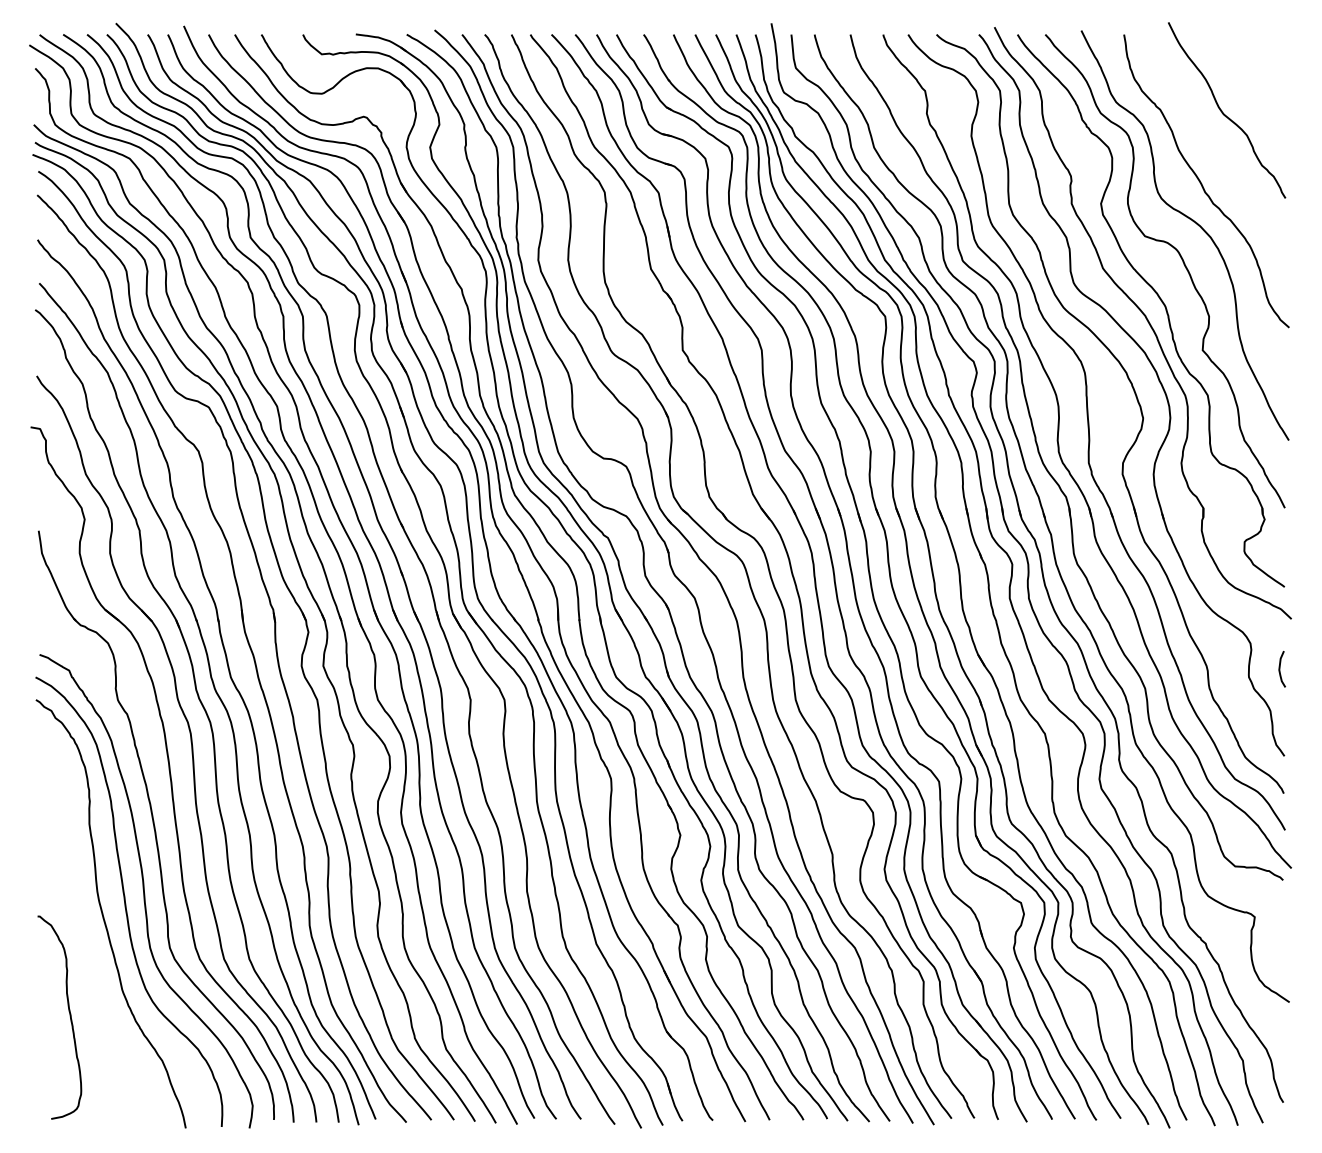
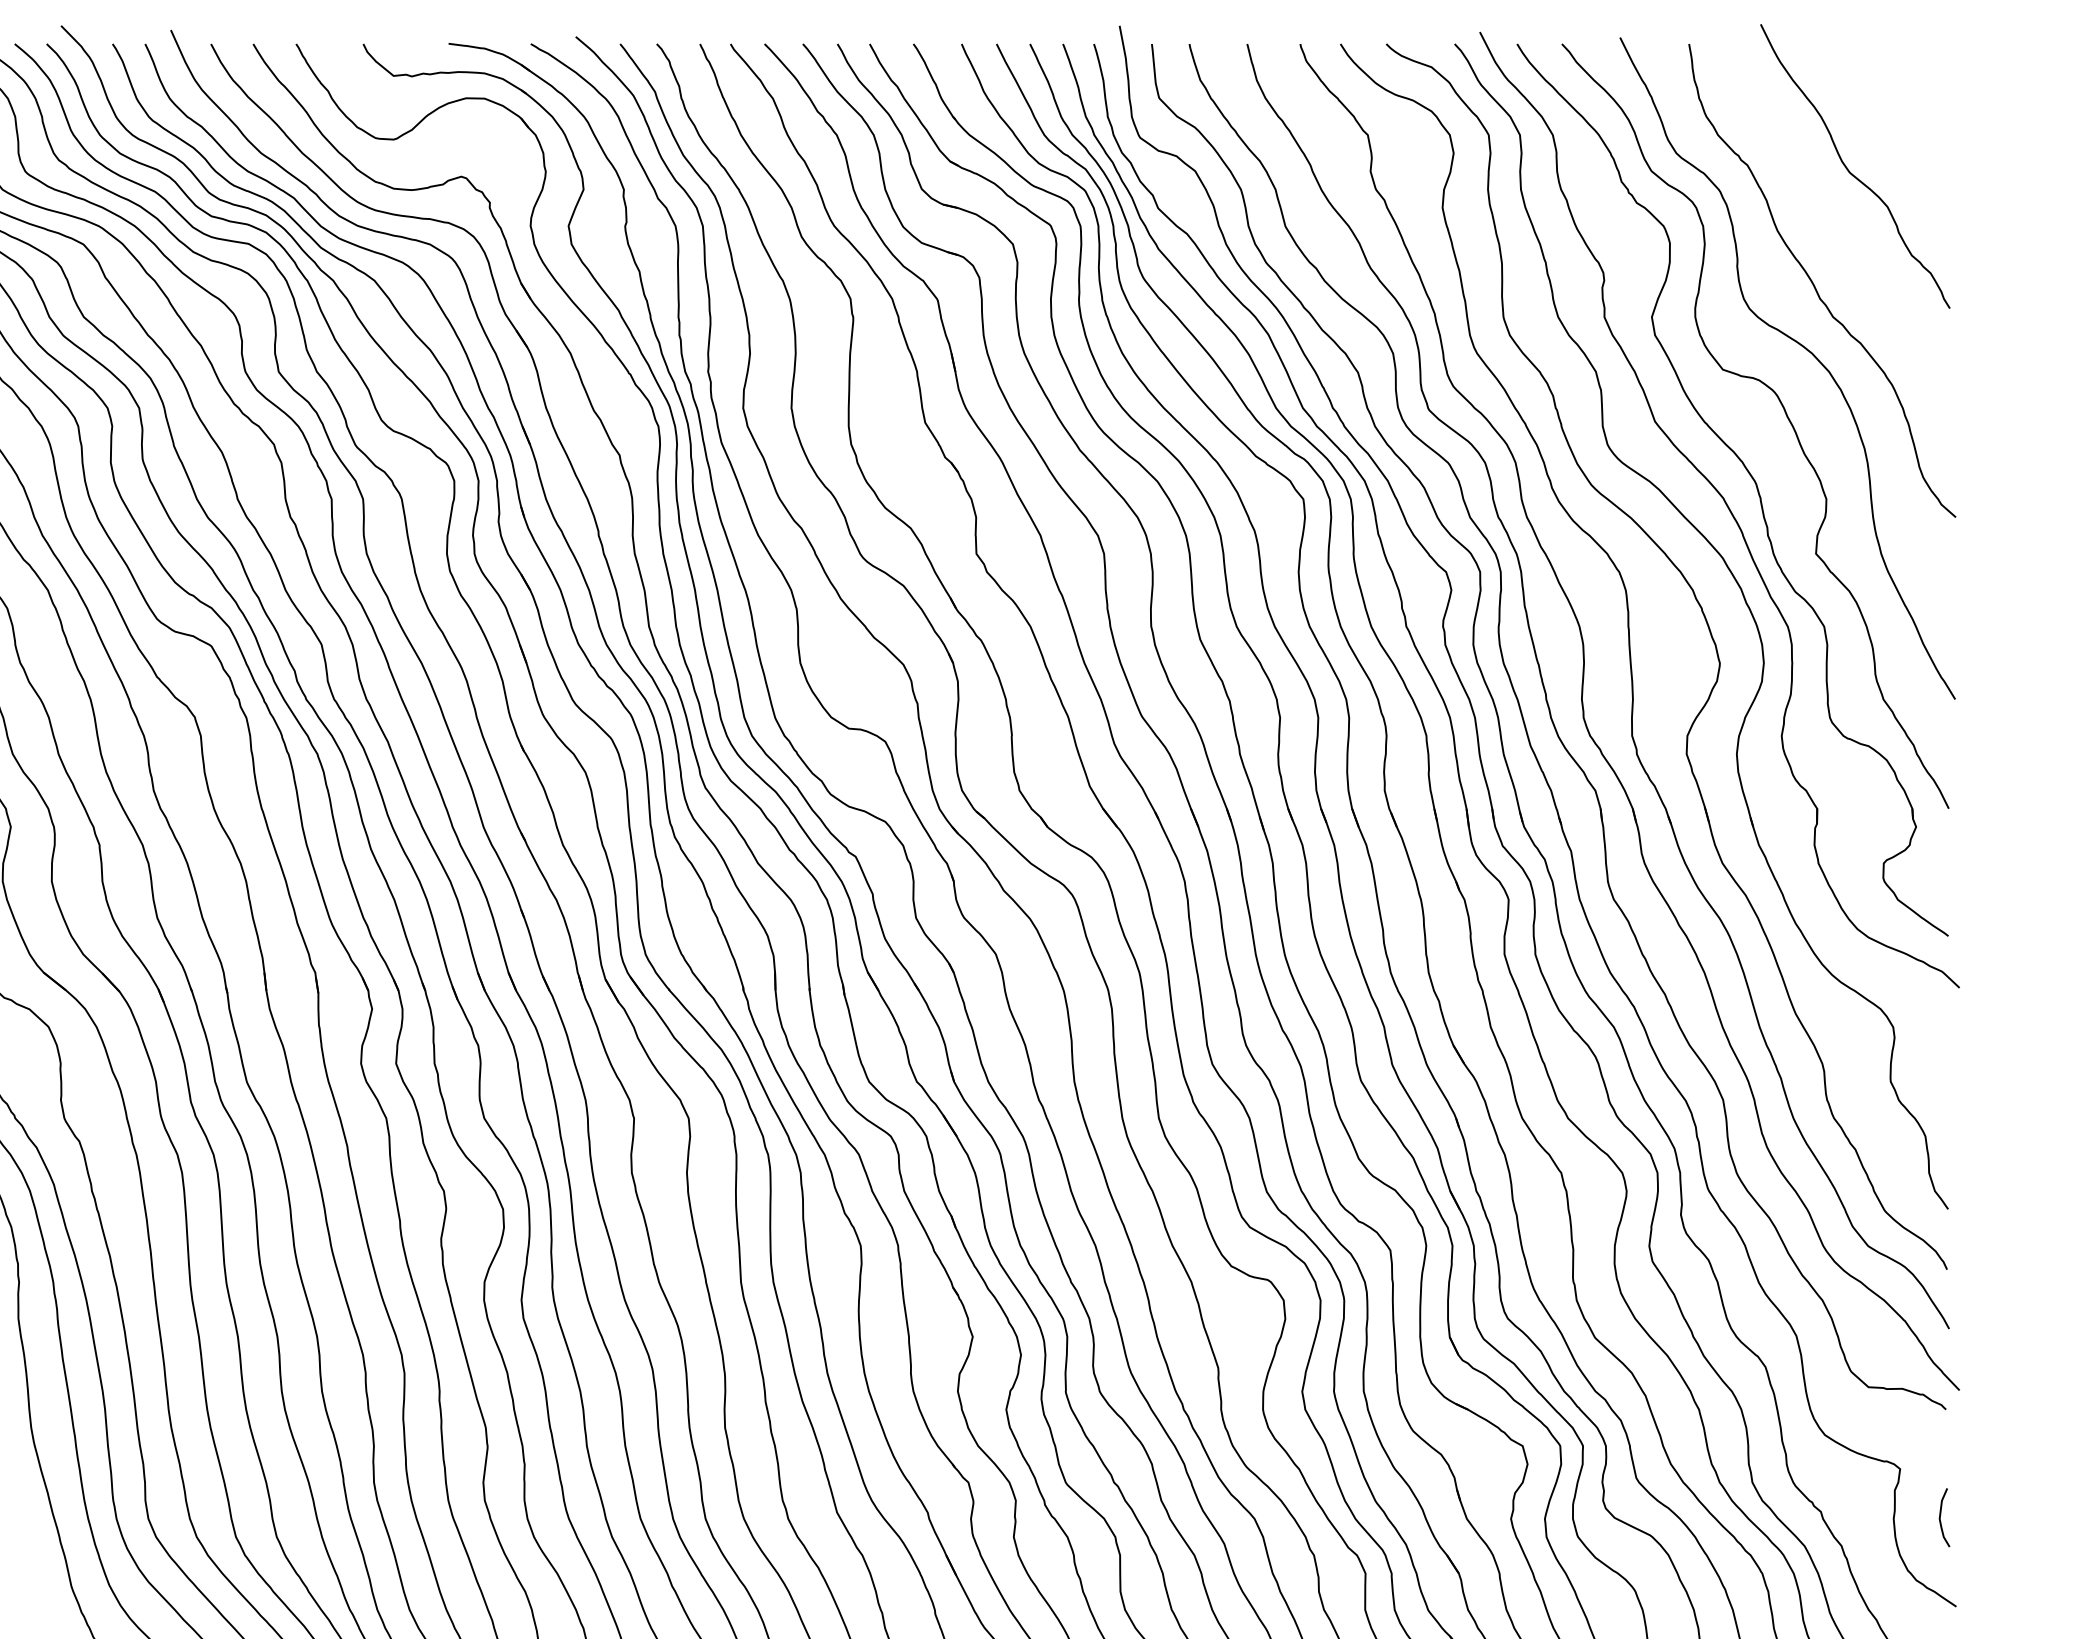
curve: (1280, 669) -> (1941, 1518), moved

